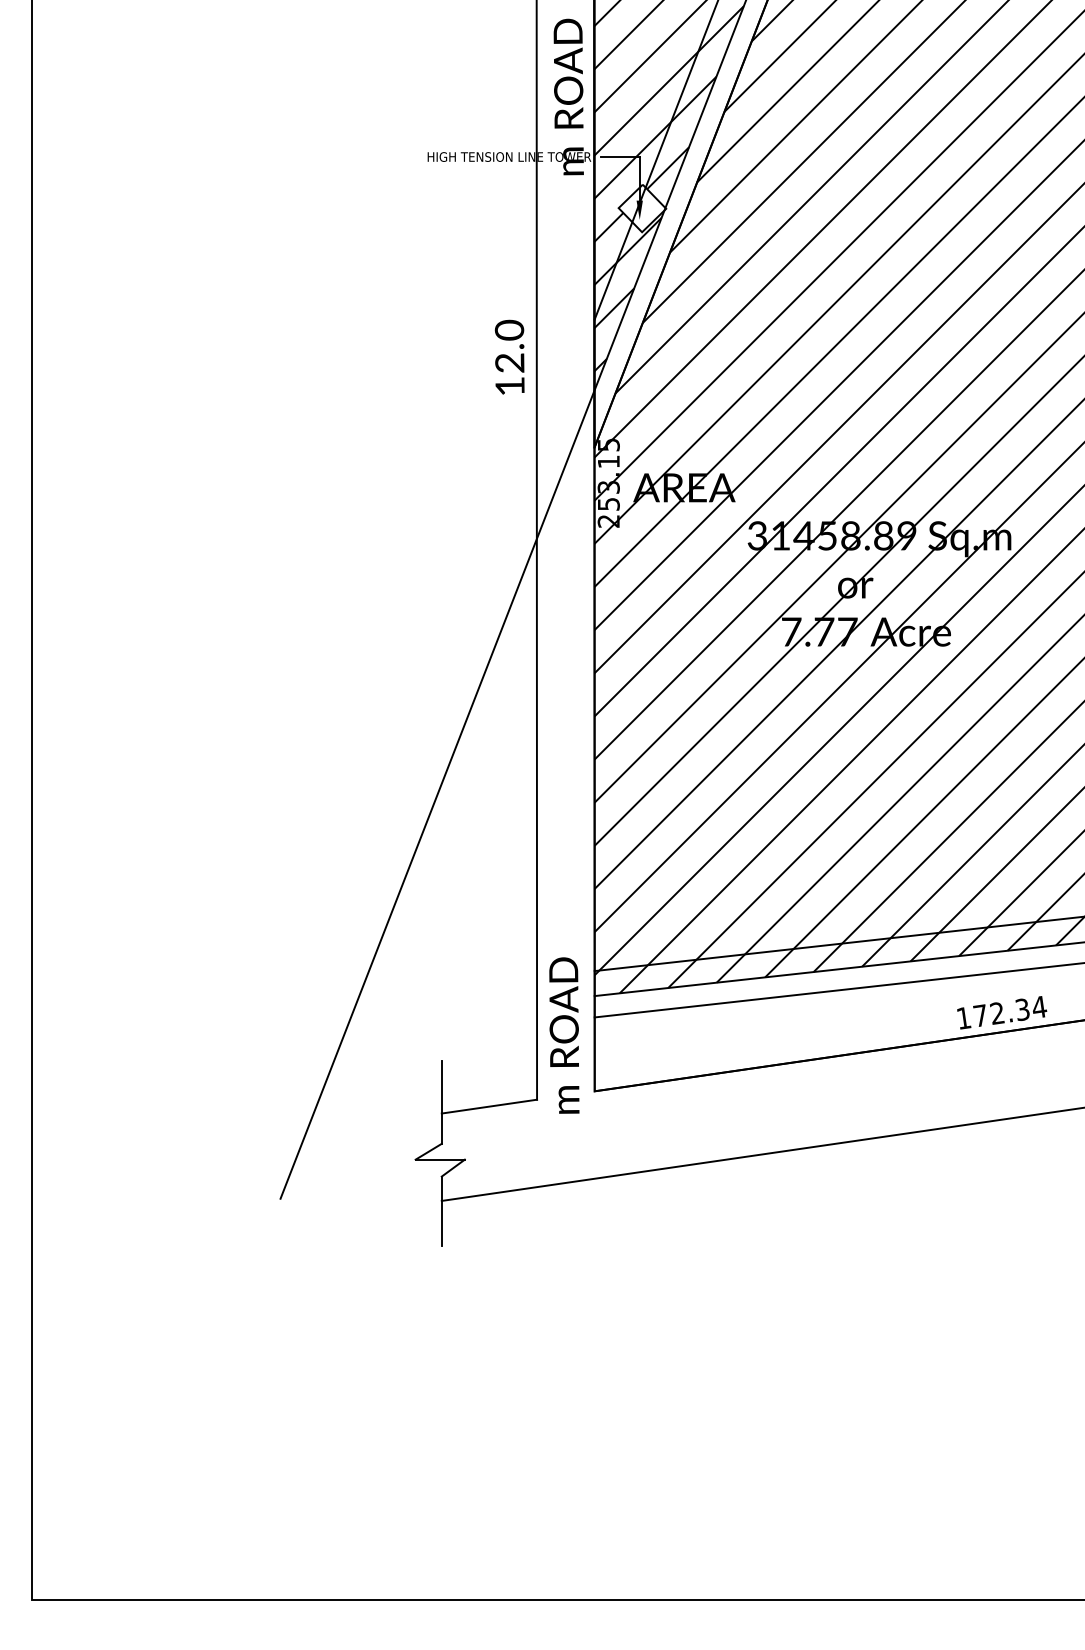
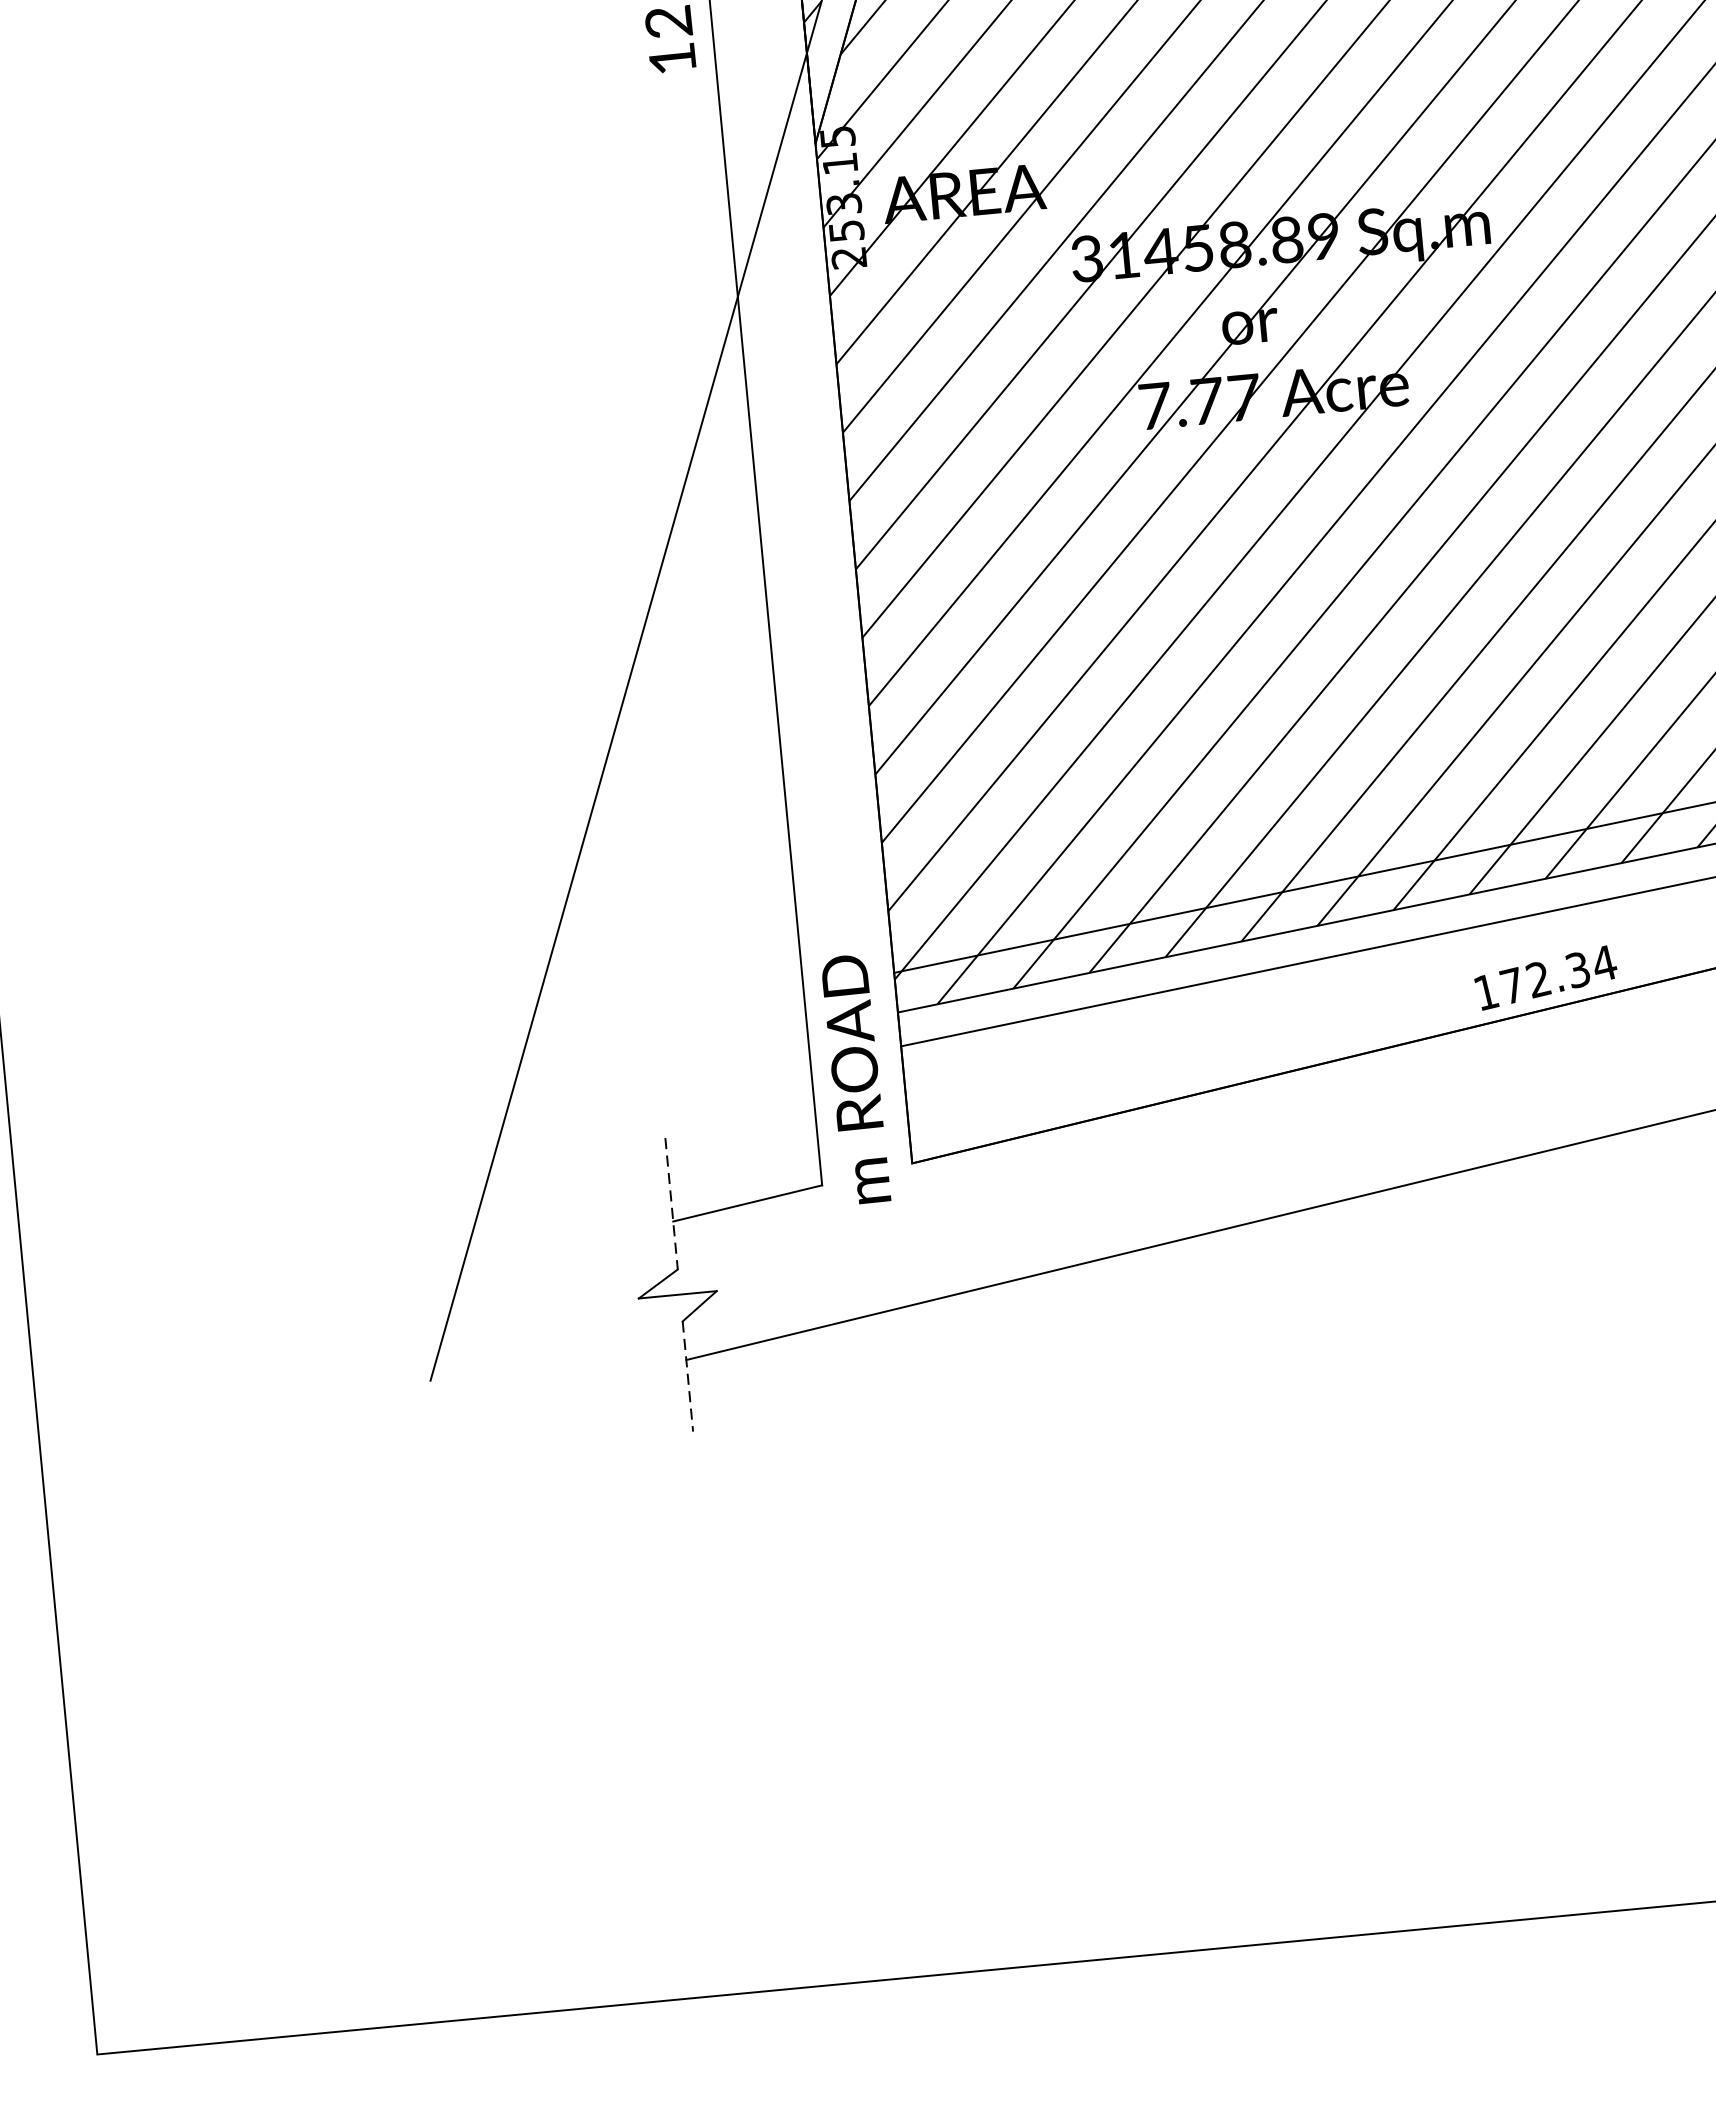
line: (441, 1102) -> (671, 1204), solid -> dashed
line: (441, 1211) -> (687, 1376), solid -> dashed

